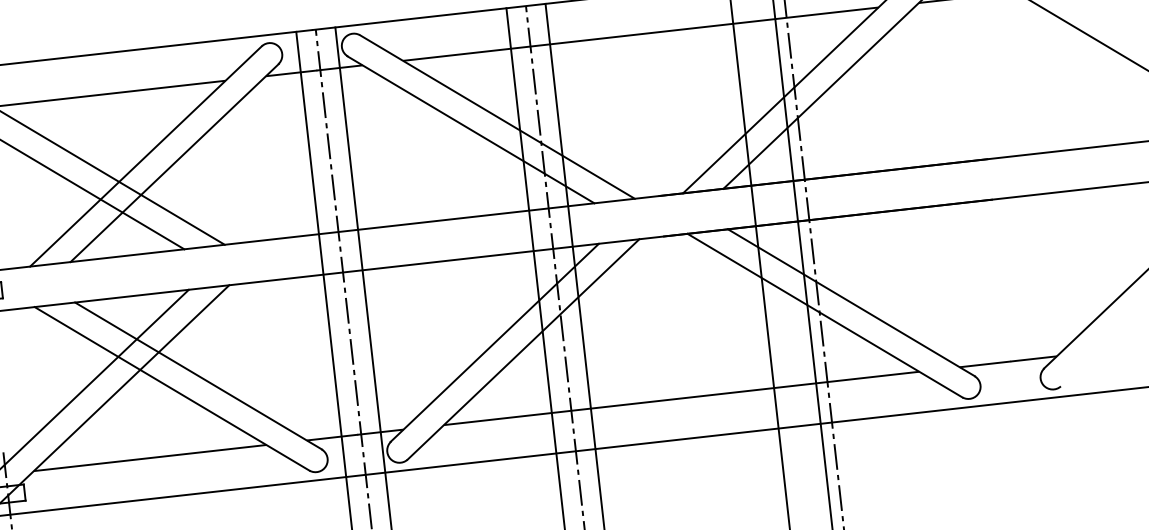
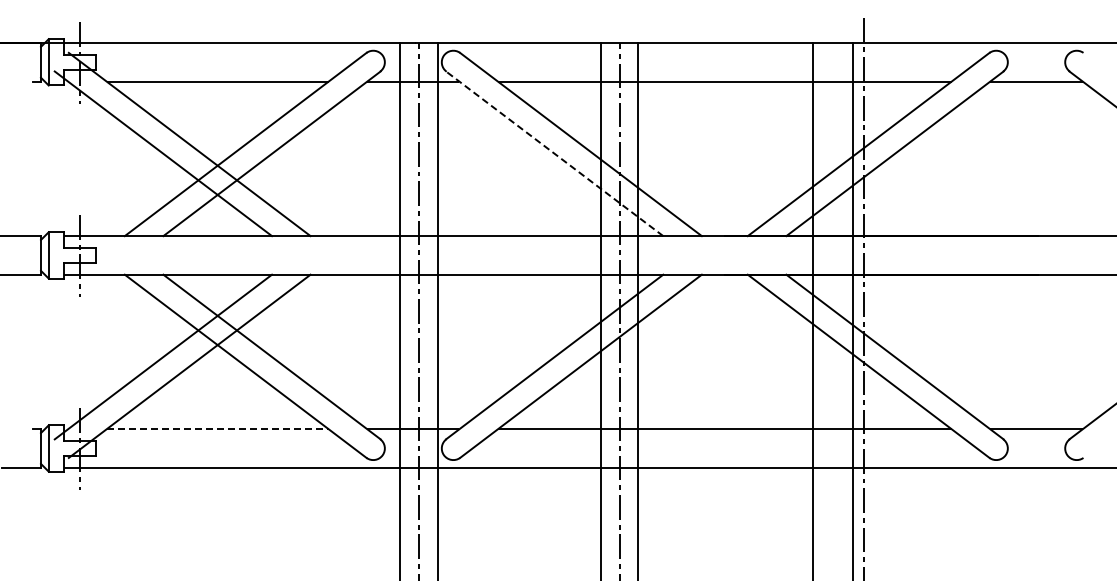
line: (470, 129) -> (554, 153), solid -> dashed
line: (149, 458) -> (217, 429), solid -> dashed

